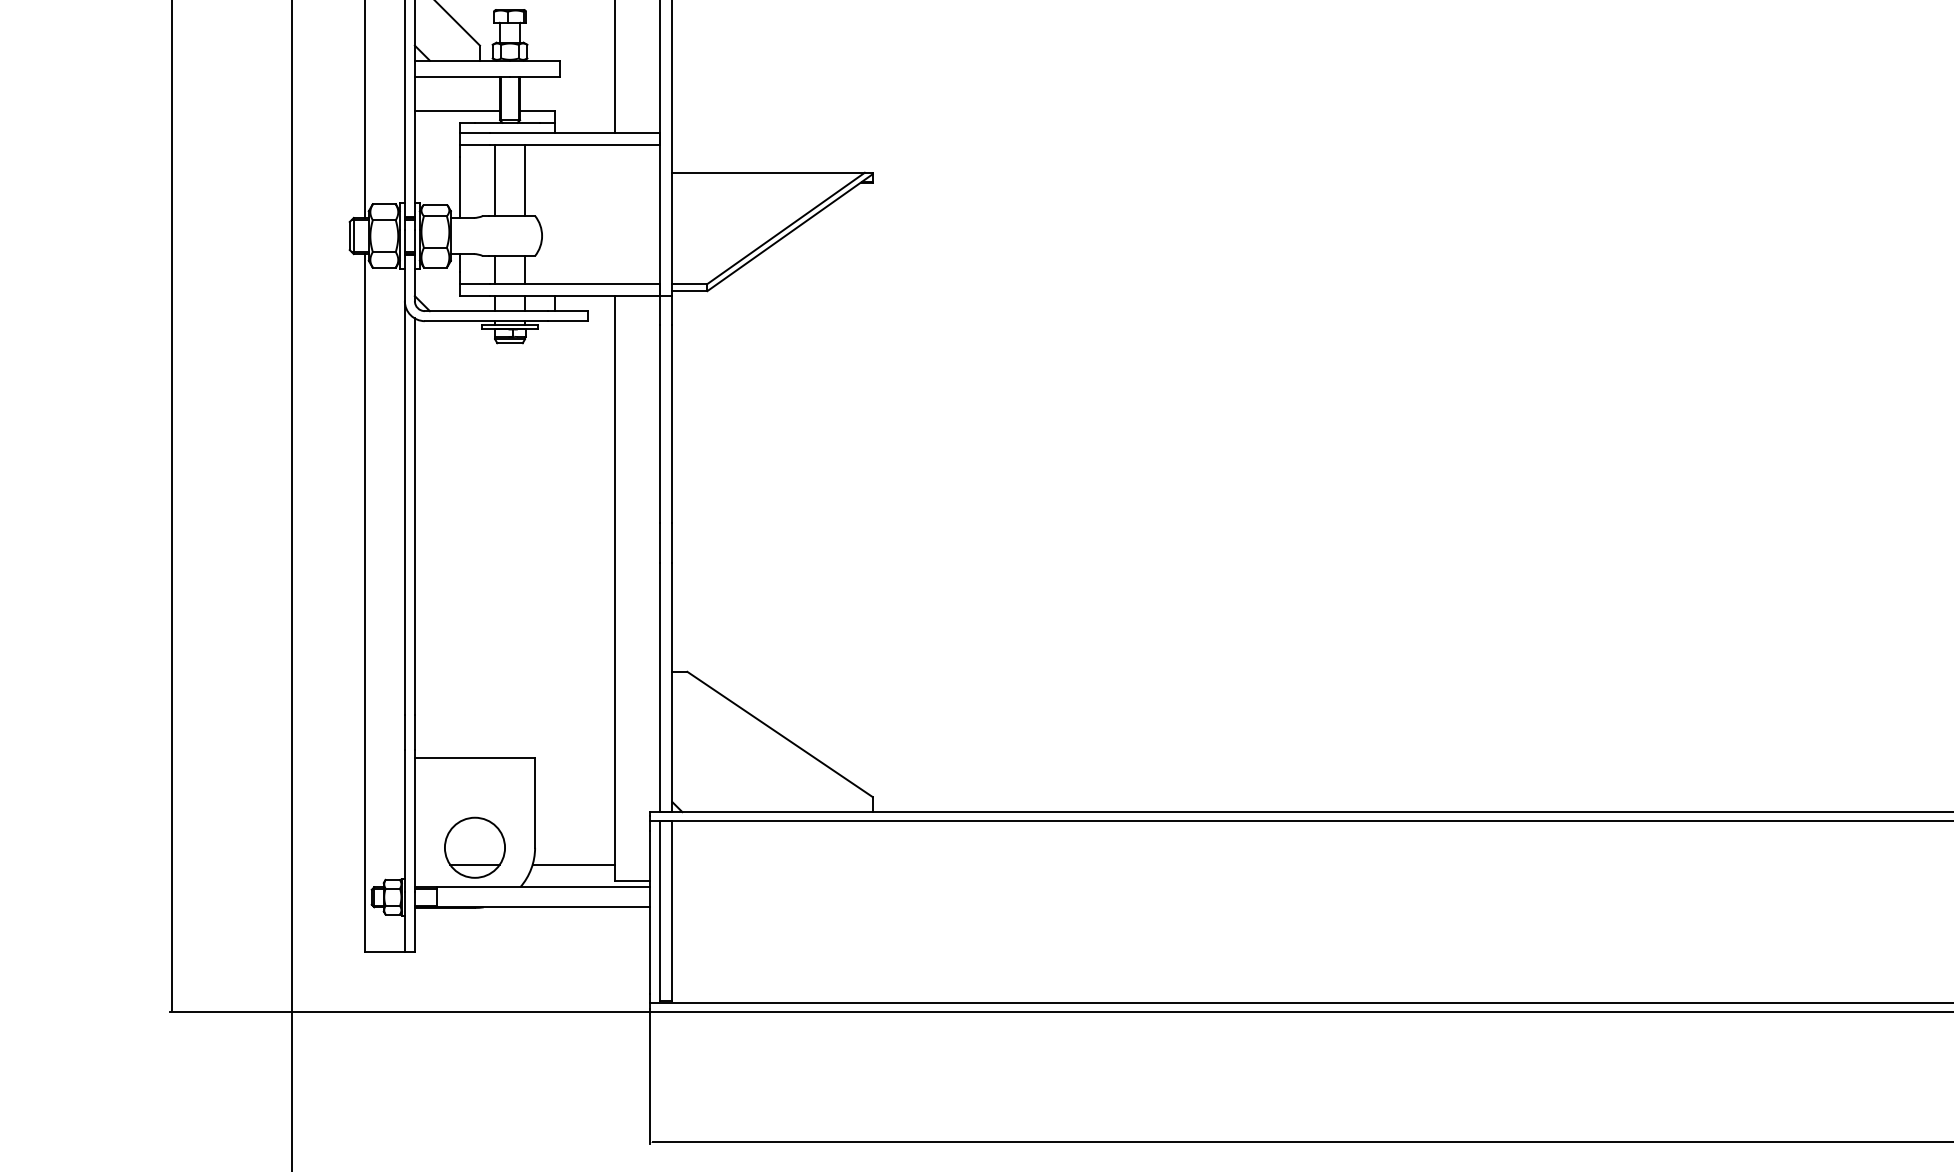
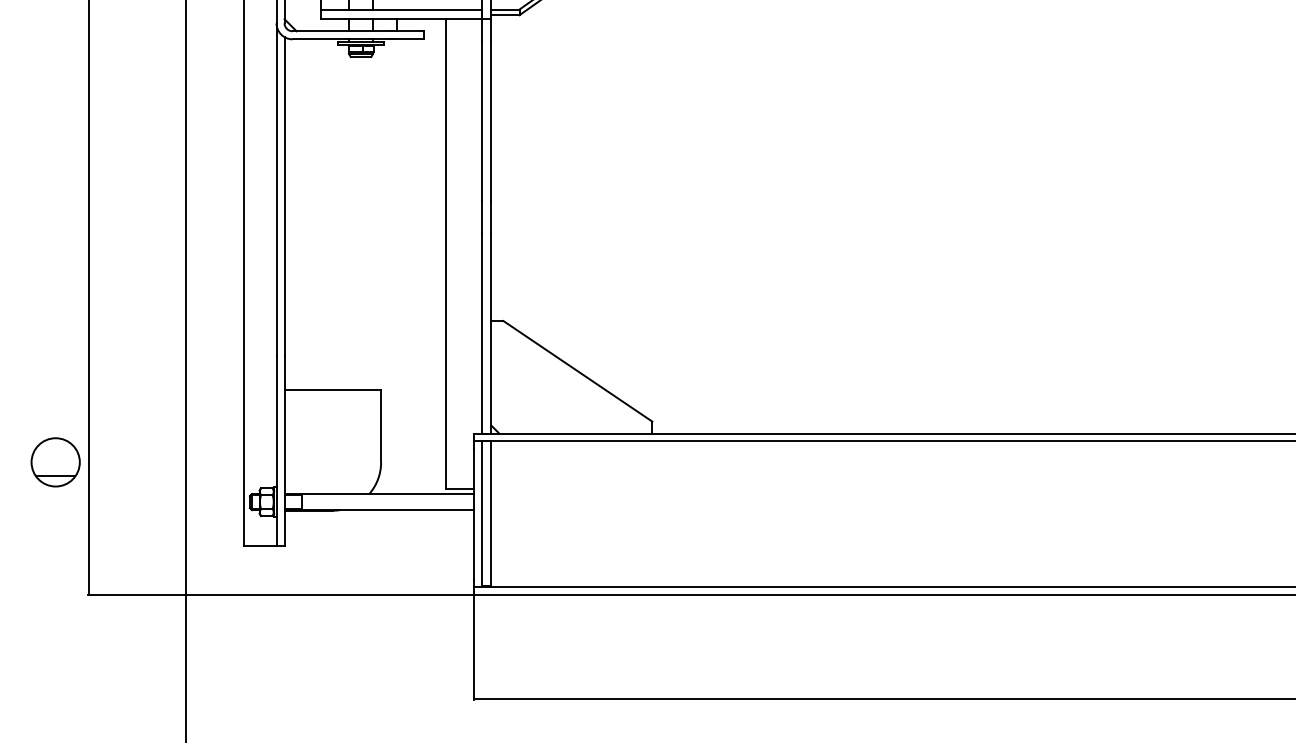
part: (474, 847) -> (55, 462), moved
line: (573, 865) -> (411, 476), removed

